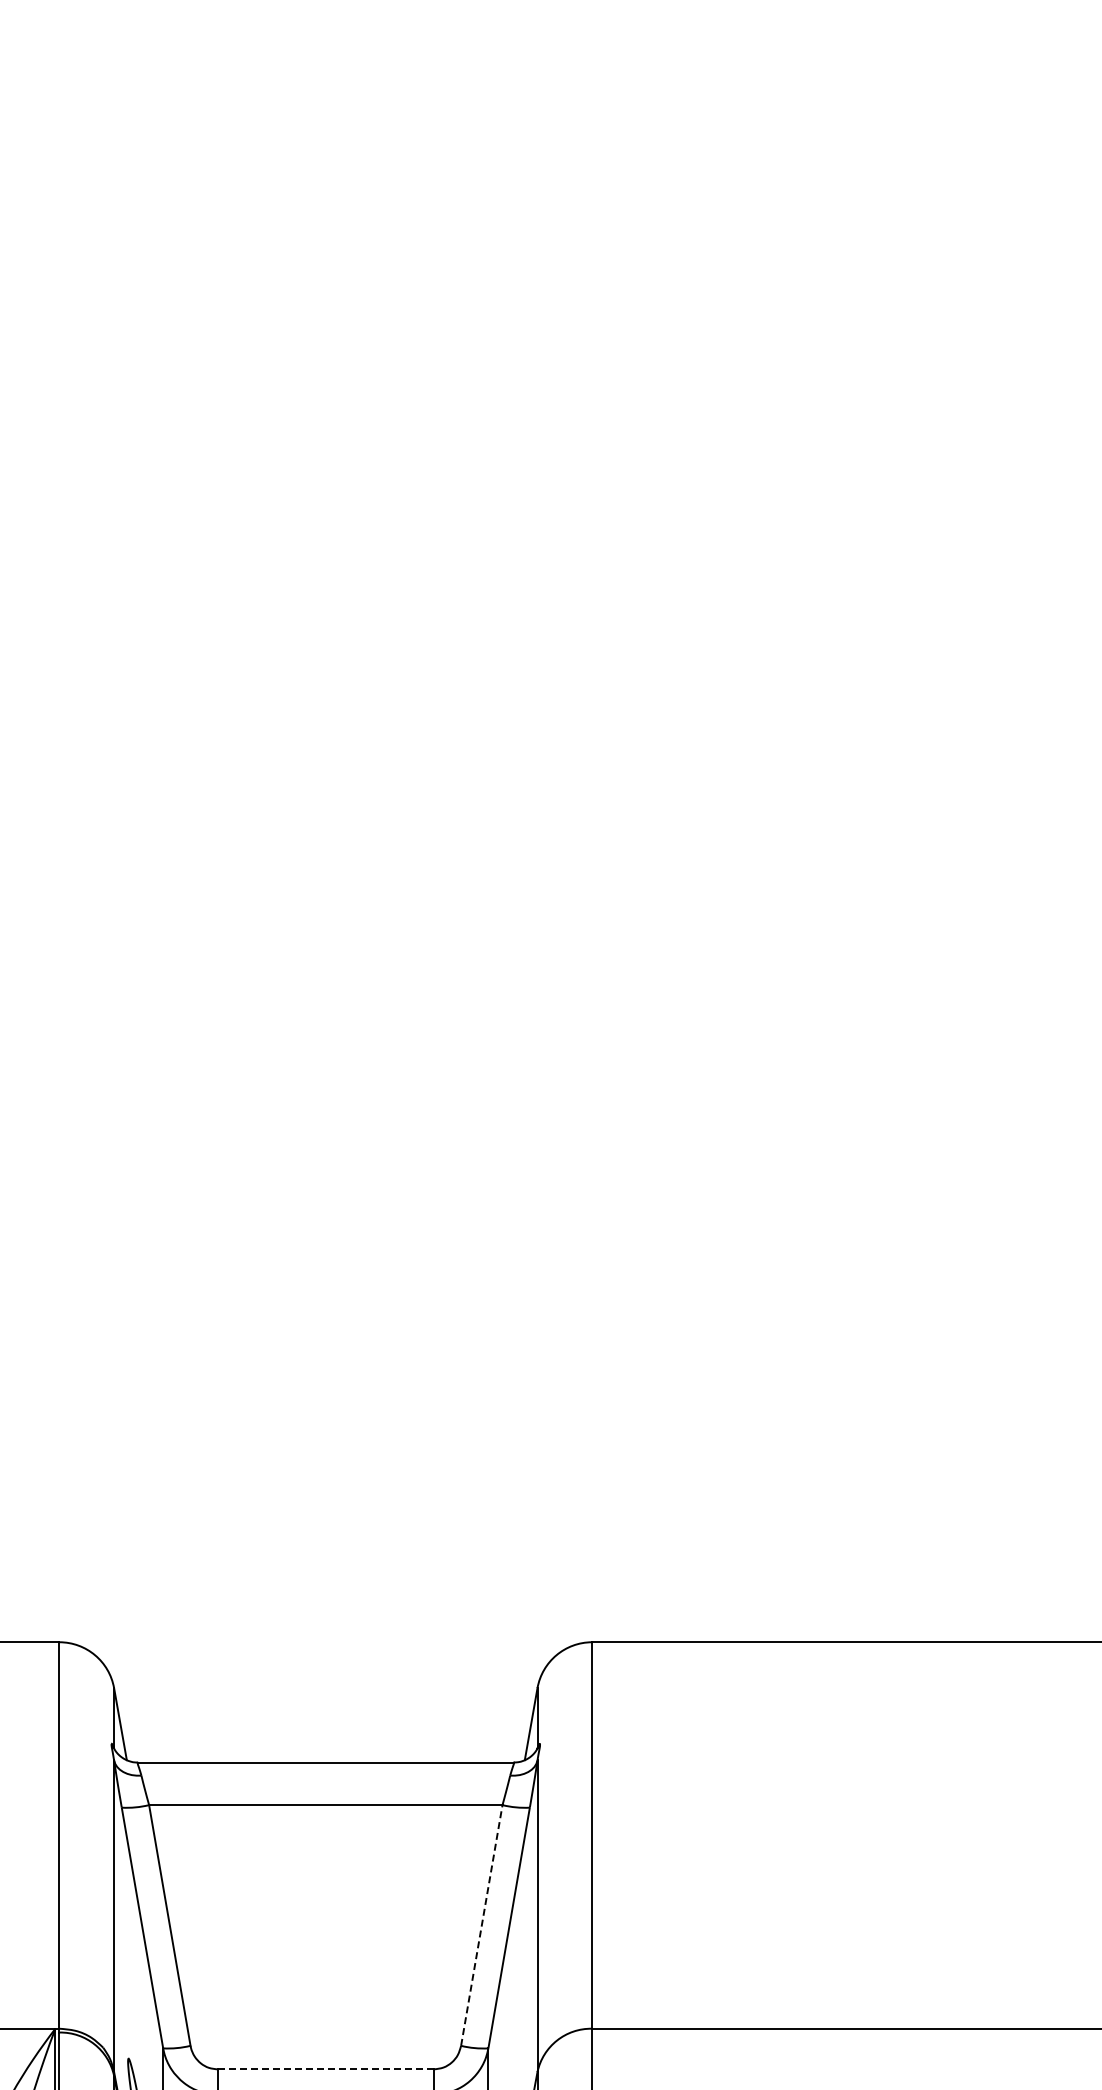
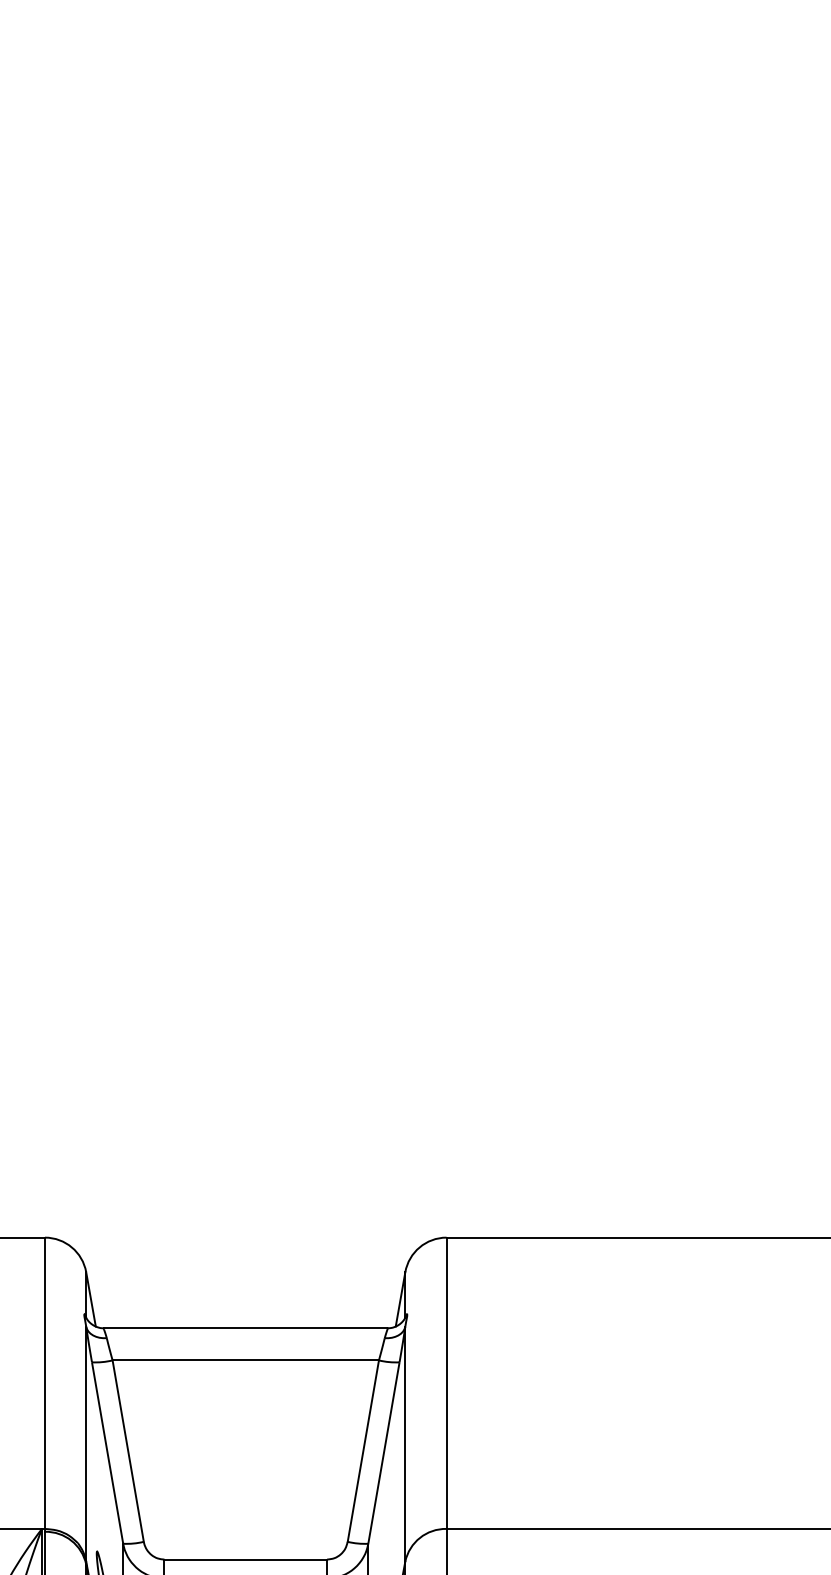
line: (481, 1925) -> (363, 1451), dashed -> solid
line: (325, 2069) -> (245, 1559), dashed -> solid

